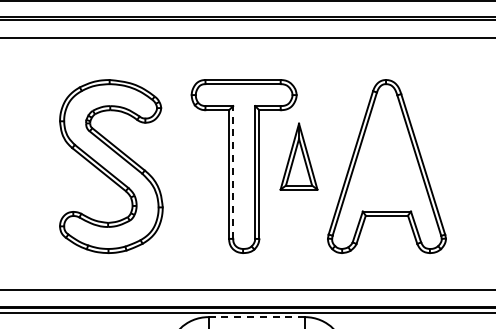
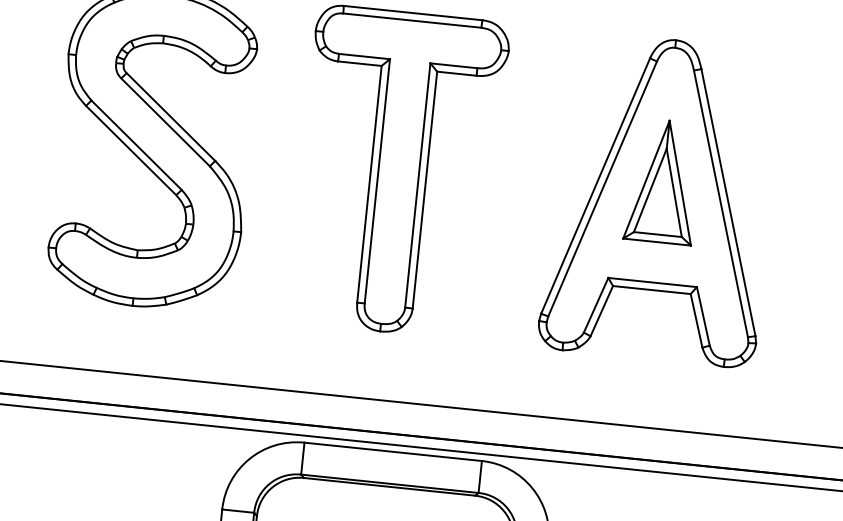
part: (298, 156) -> (662, 181), moved
line: (233, 171) -> (378, 179), dashed -> solid
line: (257, 317) -> (394, 452), dashed -> solid

